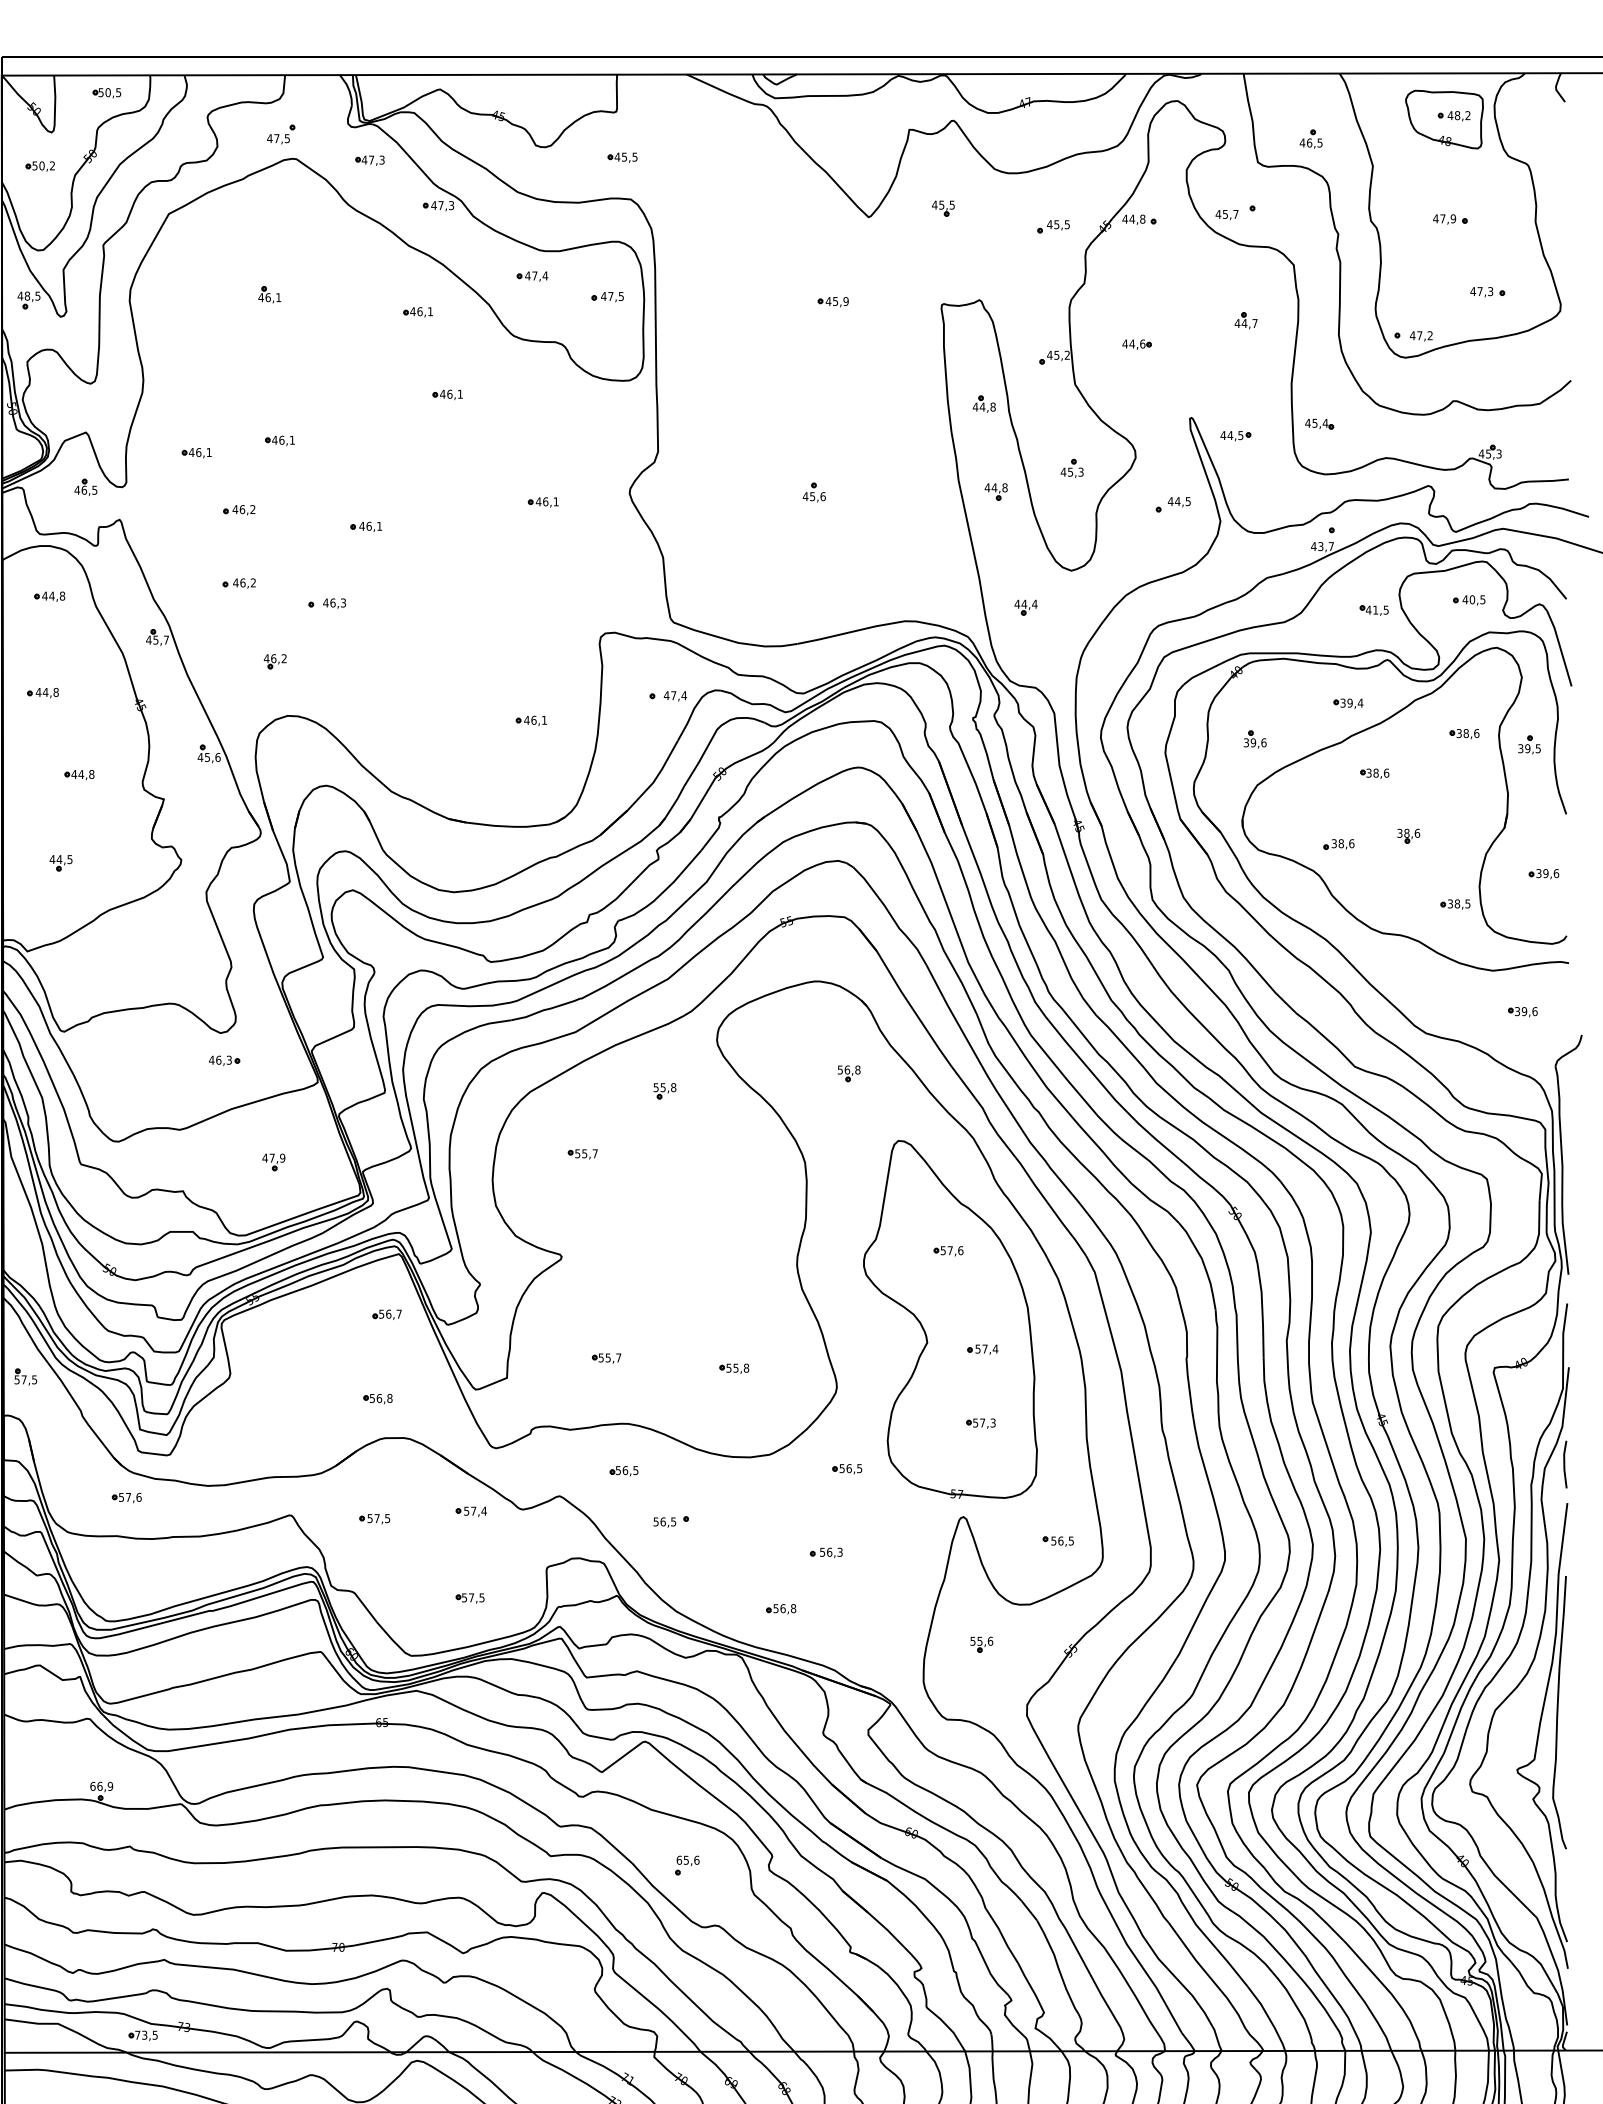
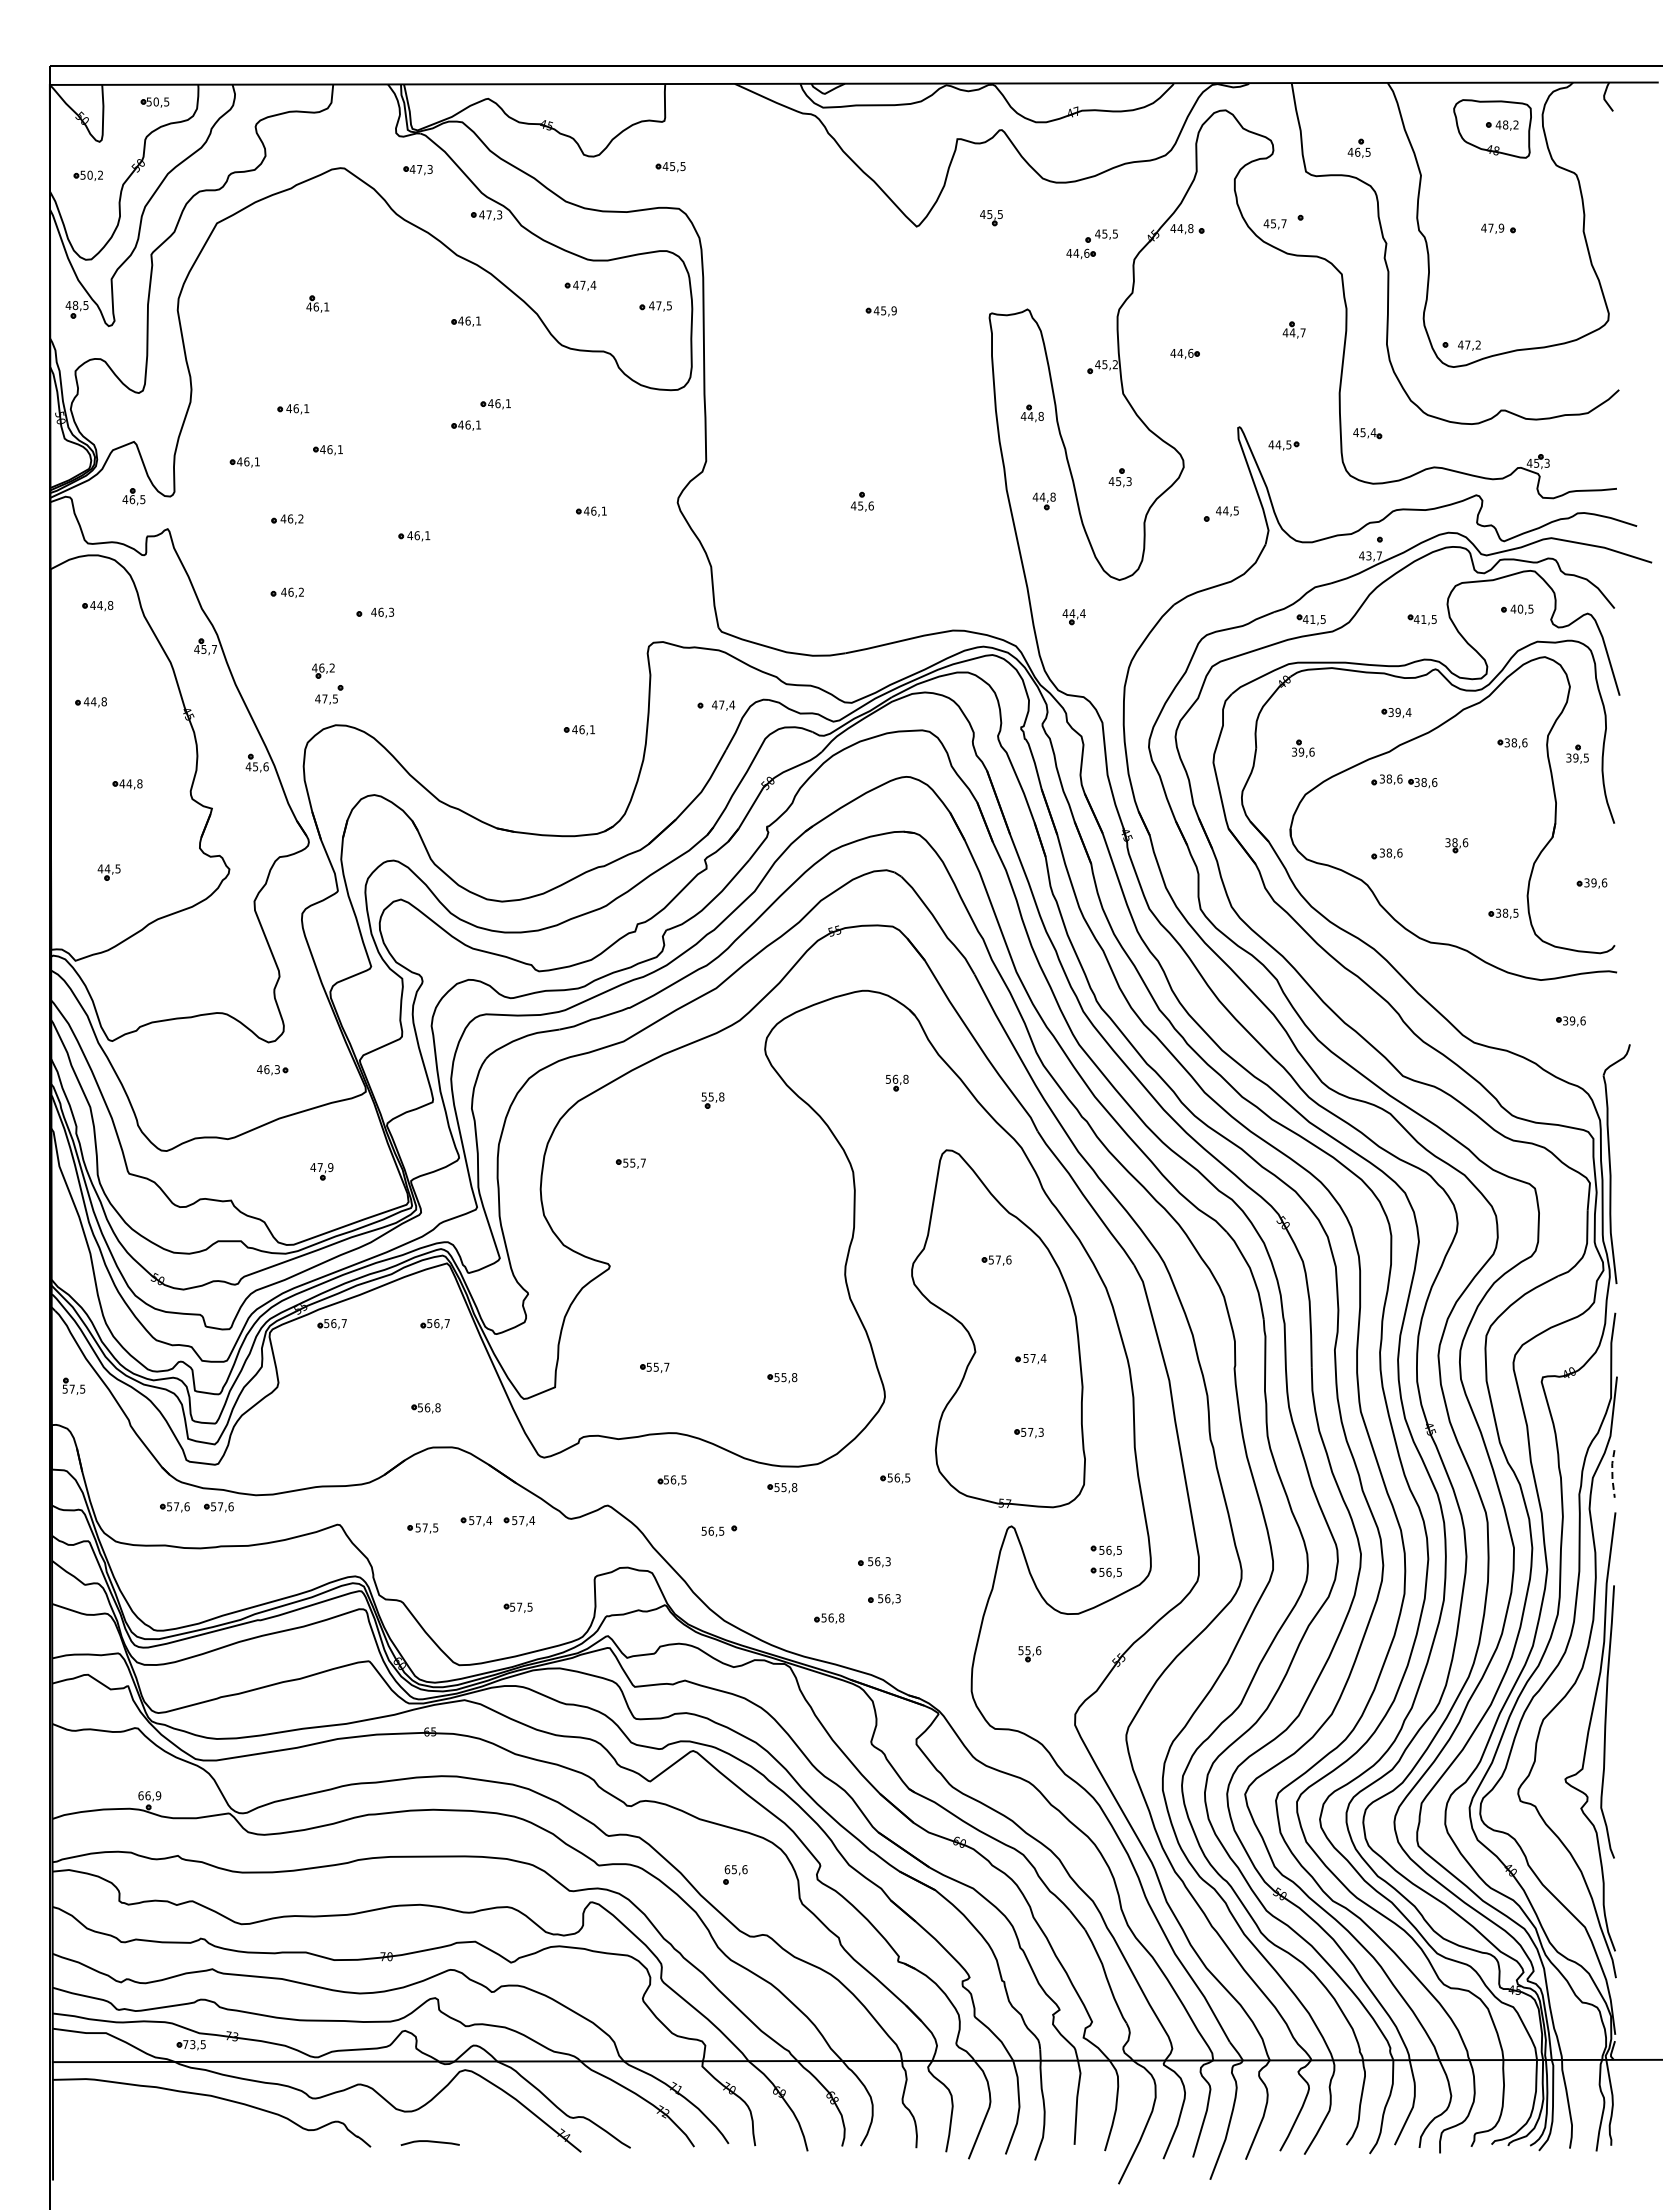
part: (281, 134) -> (329, 694), moved
part: (1032, 244) -> (1080, 253), added
part: (1487, 292) -> (1535, 301), removed
part: (245, 400) -> (293, 409), added
part: (417, 416) -> (465, 425), added
part: (1262, 610) -> (1310, 619), added
part: (1338, 770) -> (1386, 779), added
part: (283, 1315) -> (331, 1324), added
line: (1564, 1465) -> (1612, 1474), solid -> dashed
part: (734, 1479) -> (782, 1488), added
part: (170, 1498) -> (218, 1507), added
part: (428, 1512) -> (476, 1521), added
part: (1057, 1563) -> (1105, 1572), added
part: (836, 1590) -> (884, 1599), added

